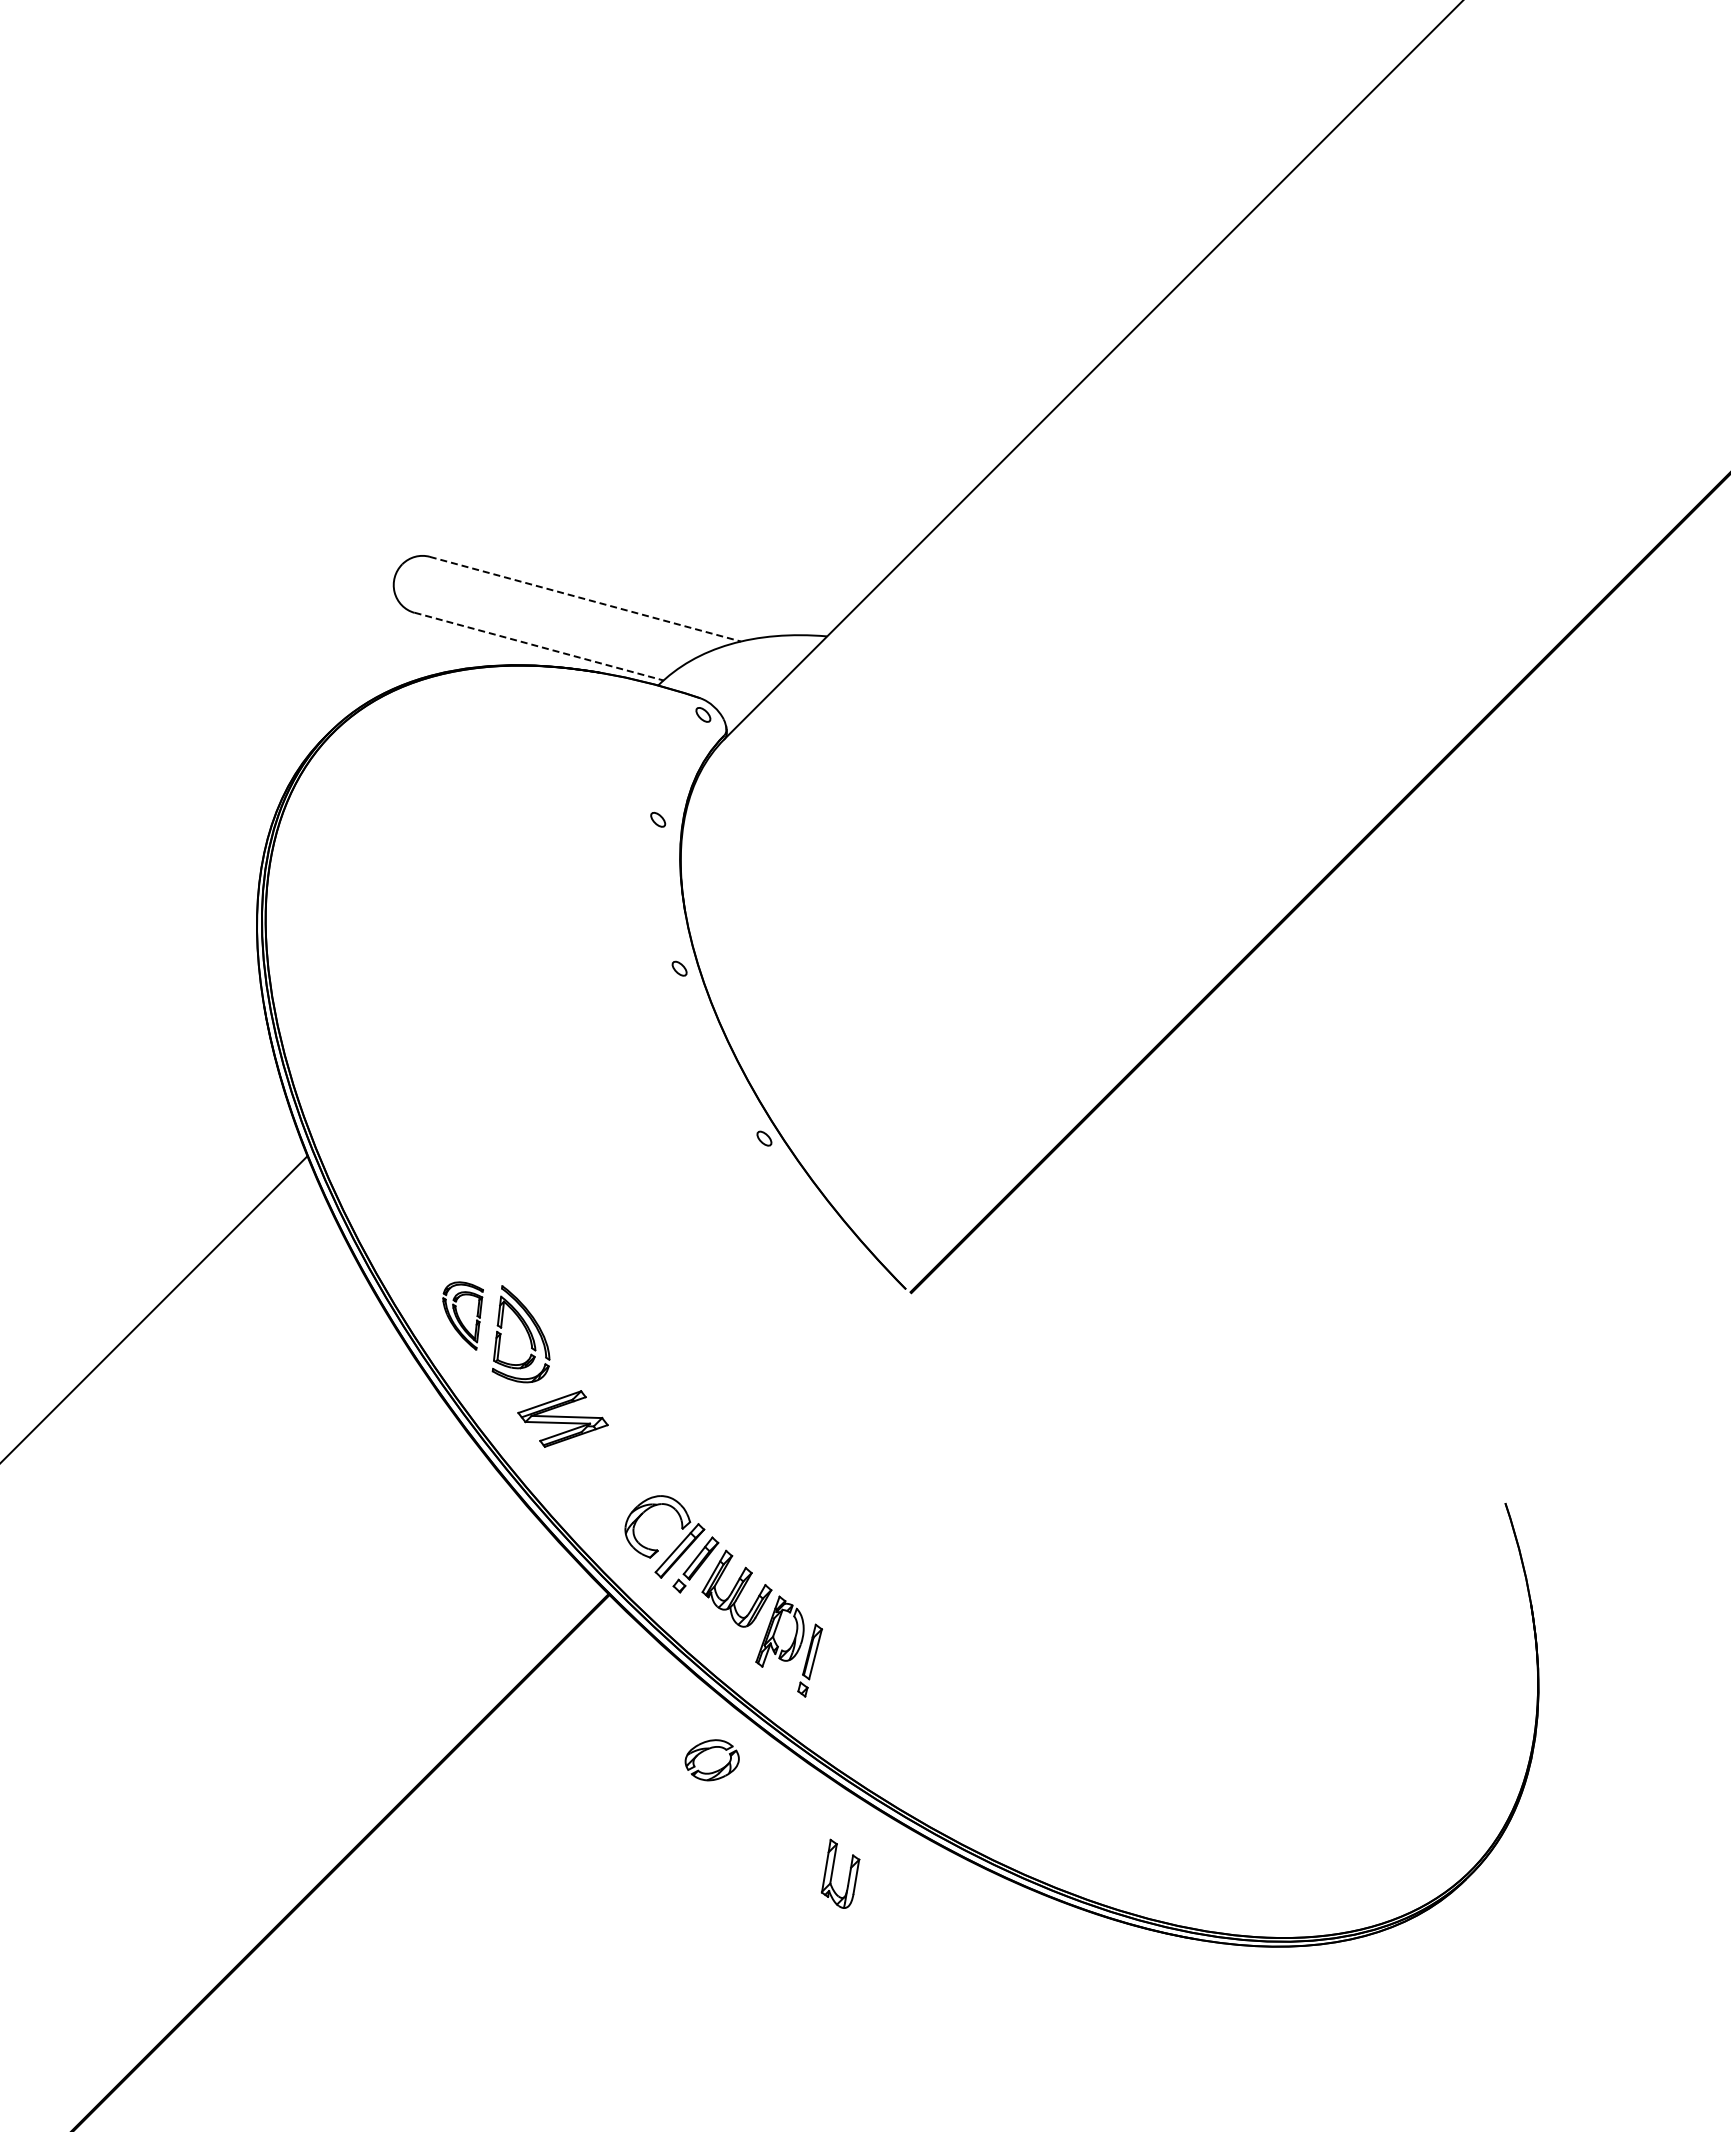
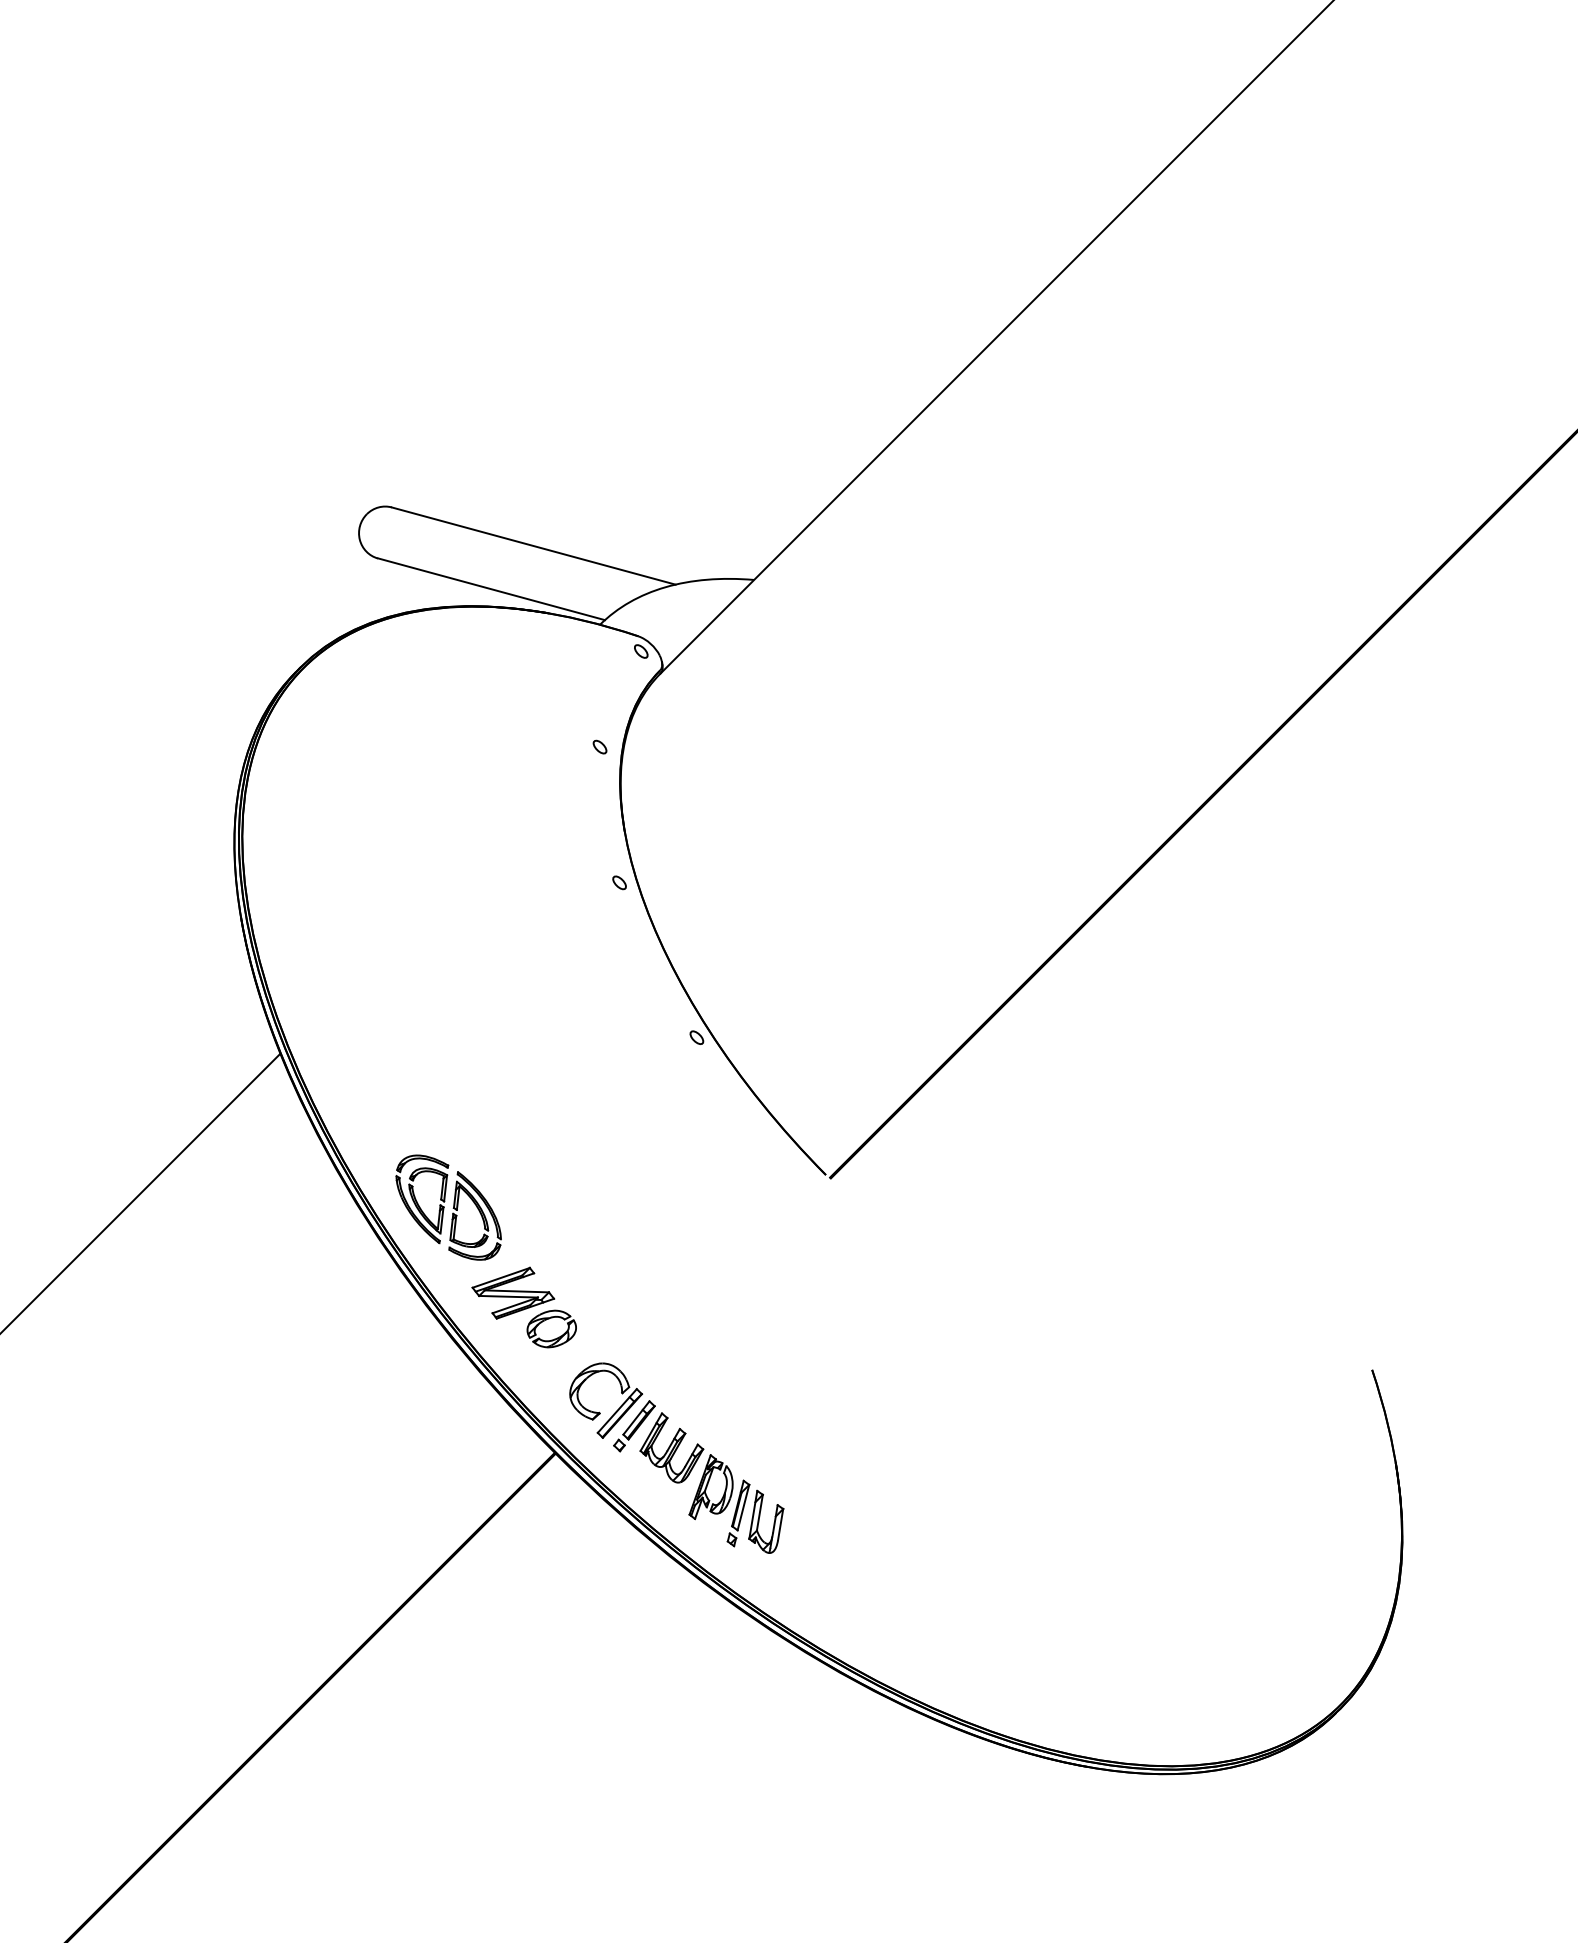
line: (585, 599) -> (533, 546), dashed -> solid
line: (539, 646) -> (491, 589), dashed -> solid
part: (462, 1315) -> (421, 1198), size x1.43
part: (707, 1750) -> (547, 1320), moved
part: (833, 1871) -> (759, 1519), moved

